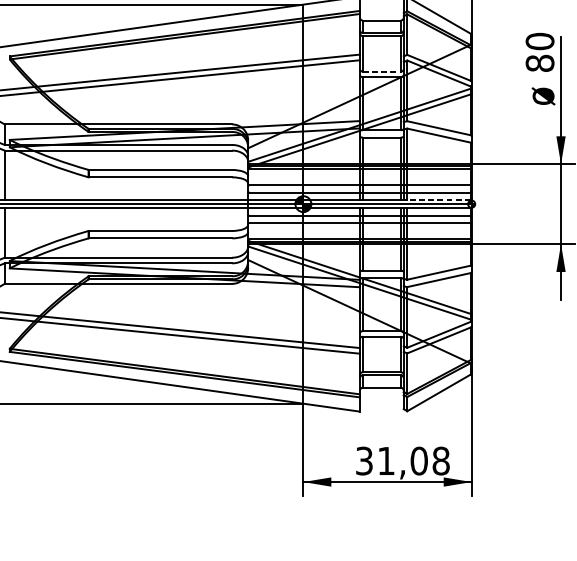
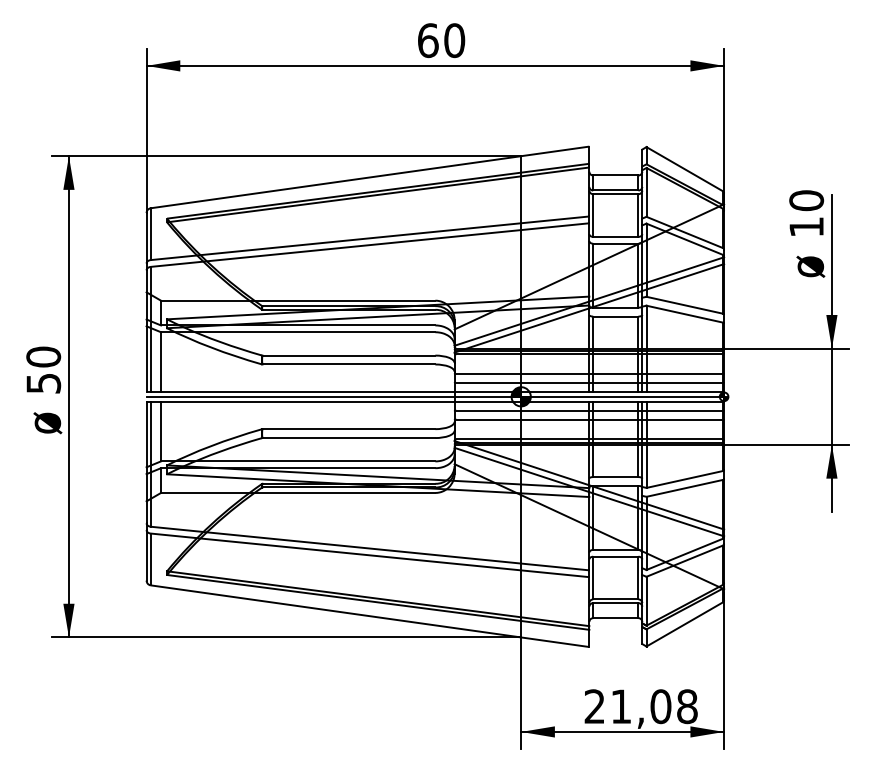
text: (539, 62) -> (806, 226), 80 -> 10
line: (381, 71) -> (615, 236), dashed -> solid
line: (438, 200) -> (684, 392), dashed -> solid
text: (364, 460) -> (594, 706), 31,08 -> 21,08

